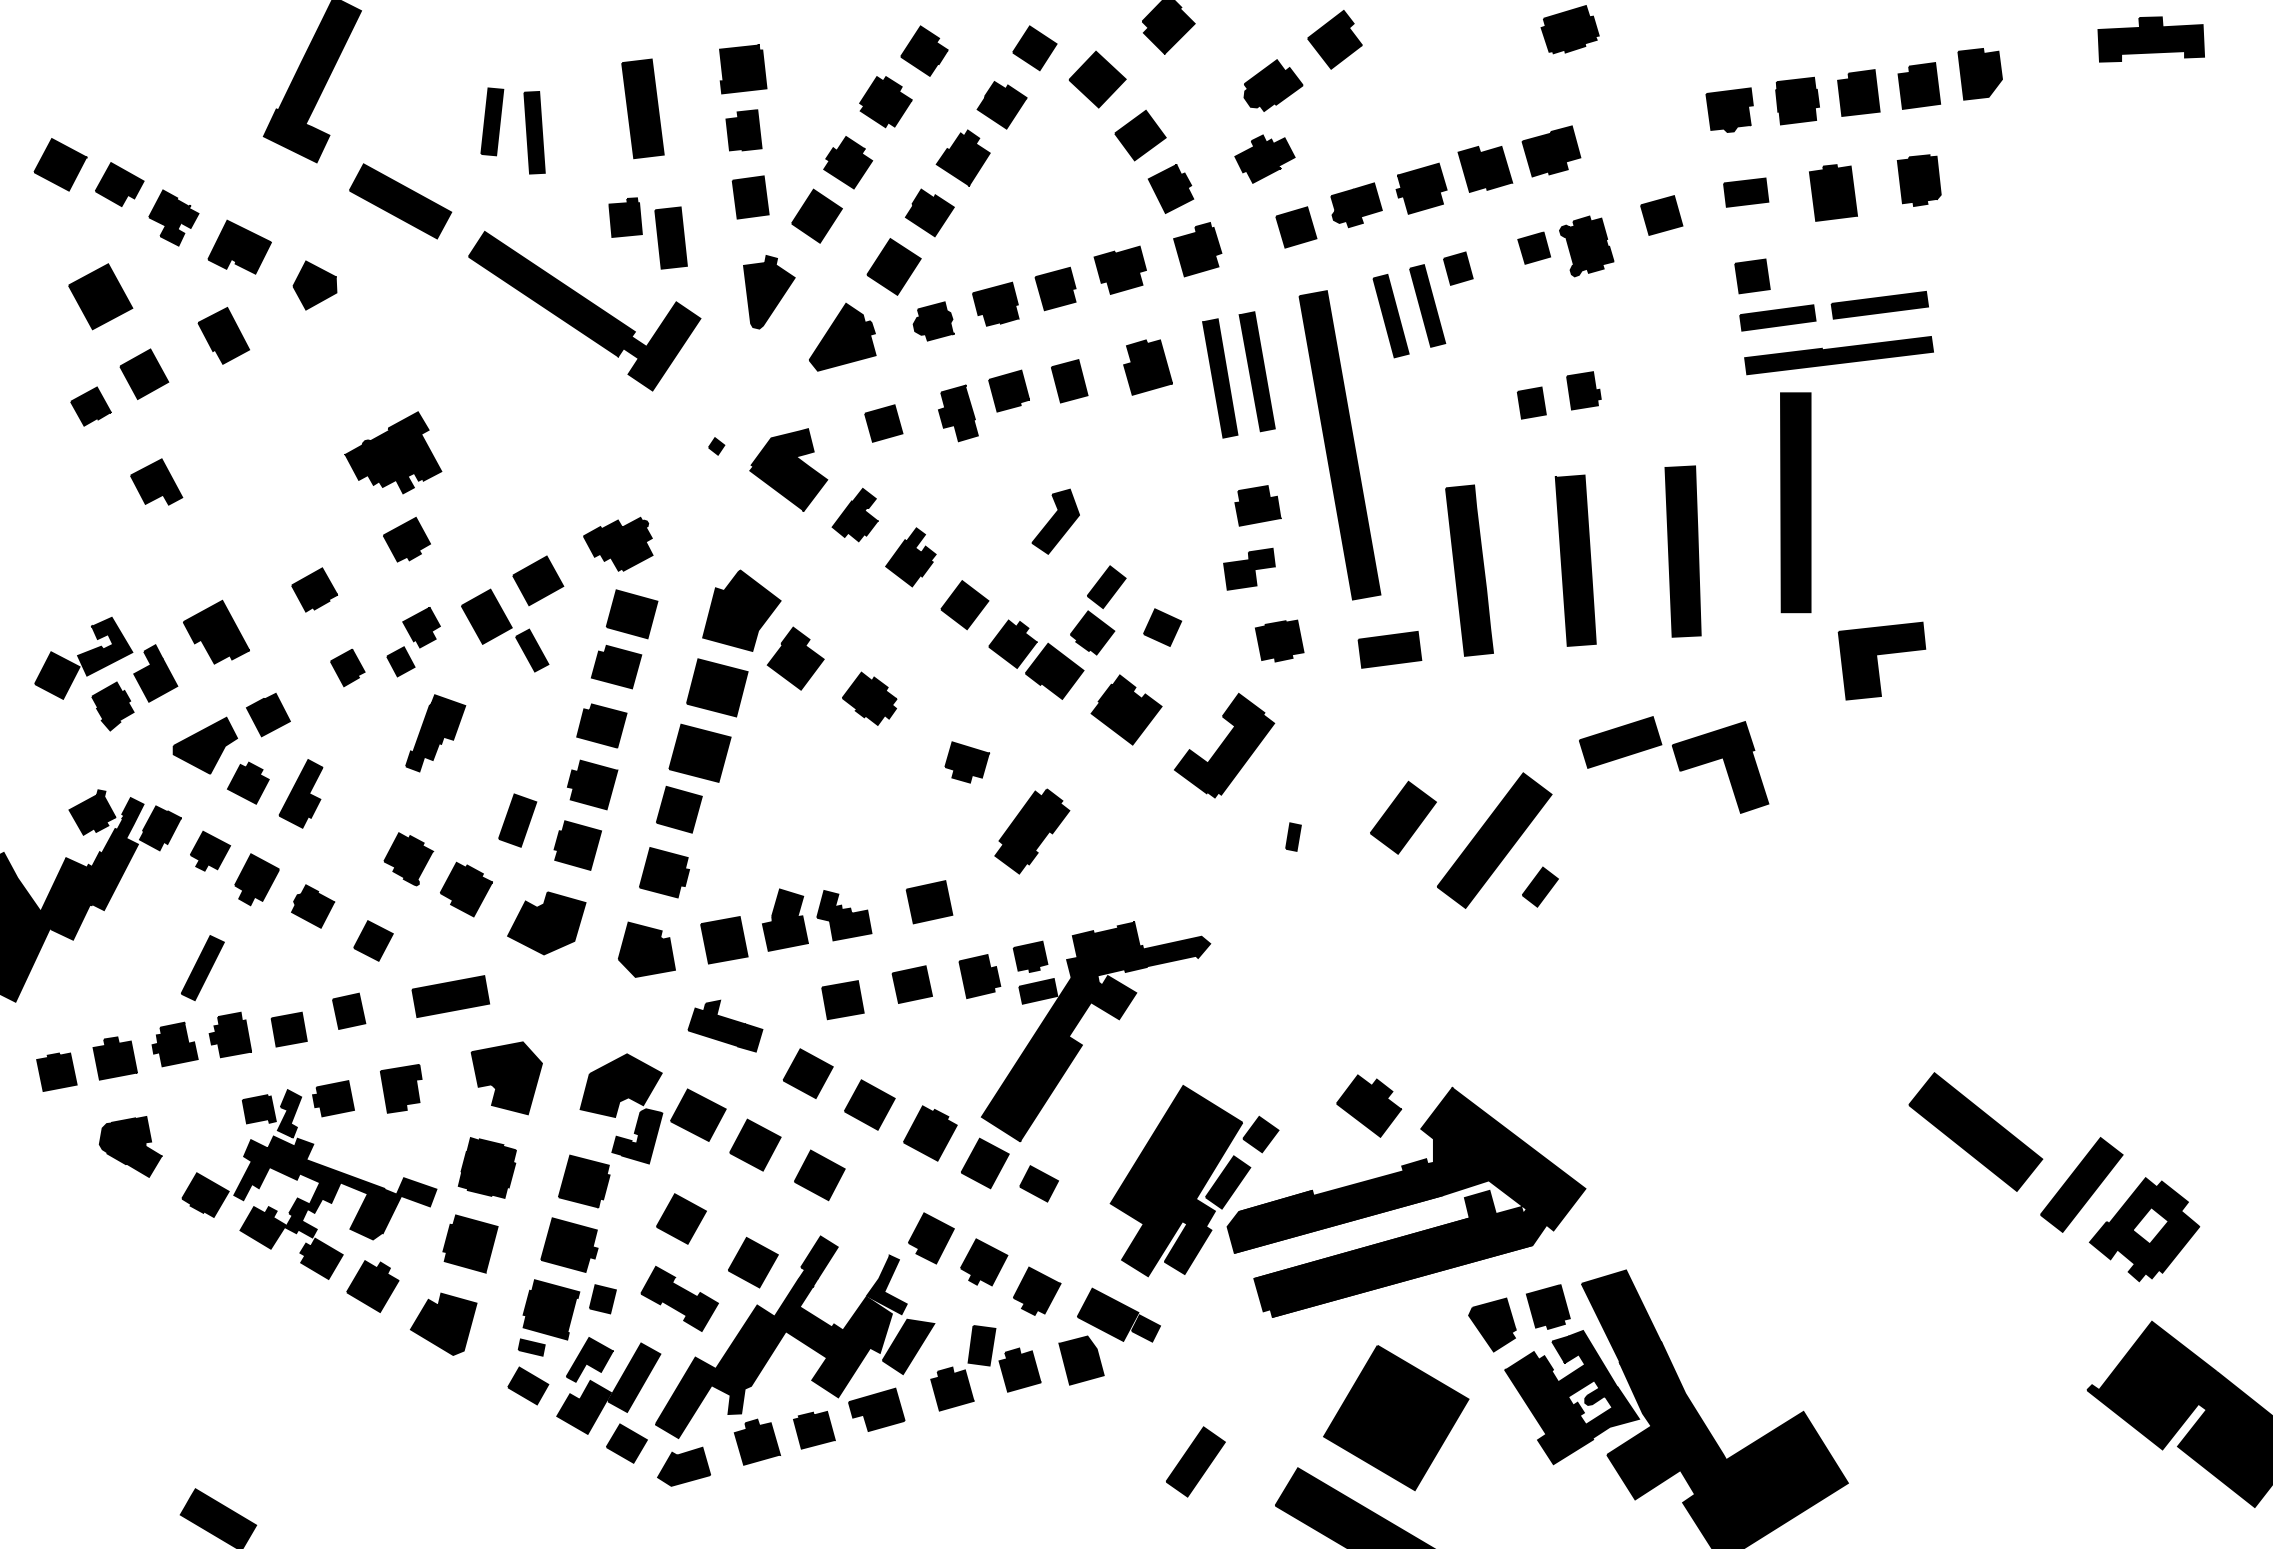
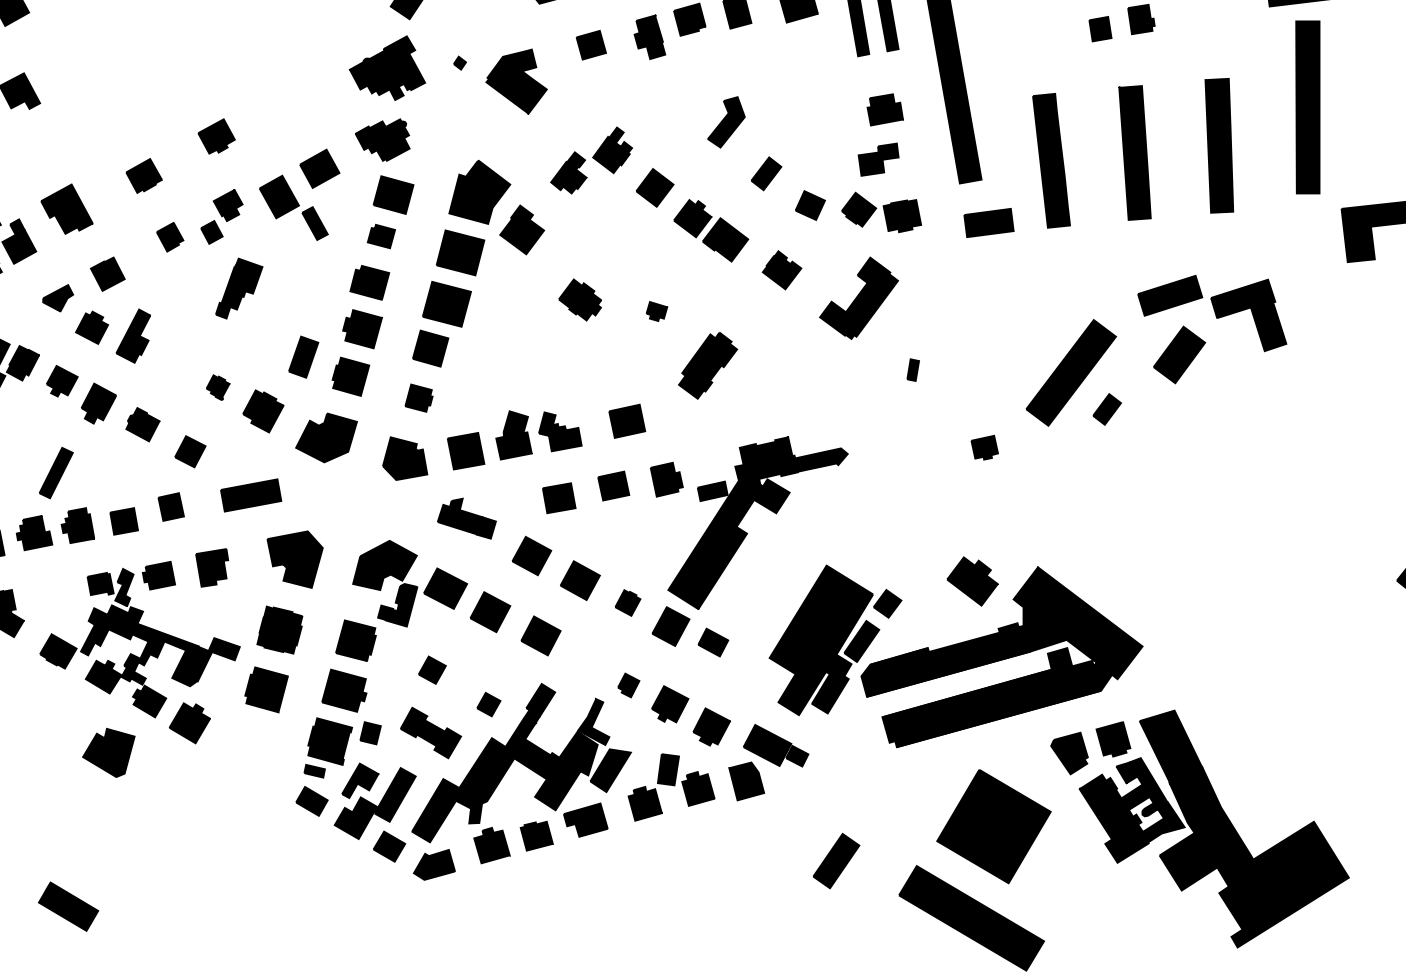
part: (393, 452) -> (387, 67), moved
part: (854, 514) -> (568, 172), moved
part: (1092, 632) -> (859, 209), moved
part: (616, 666) -> (381, 236), size x0.7
part: (869, 698) -> (580, 299), moved
part: (1126, 709) -> (782, 269), size x0.7
part: (204, 745) -> (57, 298), size x0.6
part: (967, 762) -> (657, 311), size x0.6
part: (1403, 817) -> (1179, 354), moved
part: (408, 859) -> (217, 387), size x0.6
part: (664, 872) -> (419, 397), size x0.7
part: (1030, 956) -> (984, 447), moved
part: (930, 1133) -> (628, 603), size x0.6
part: (681, 1218) -> (432, 669), size x0.7
part: (931, 1238) -> (628, 685), size x0.6
part: (753, 1262) -> (488, 704), size x0.6
part: (443, 1323) -> (108, 752), moved

